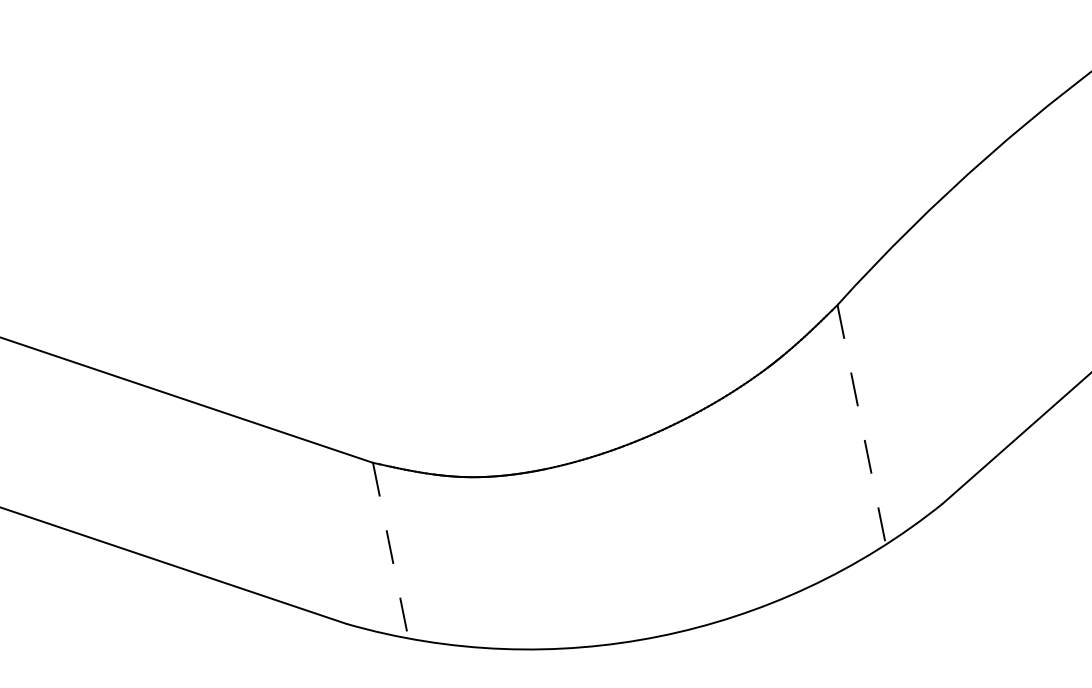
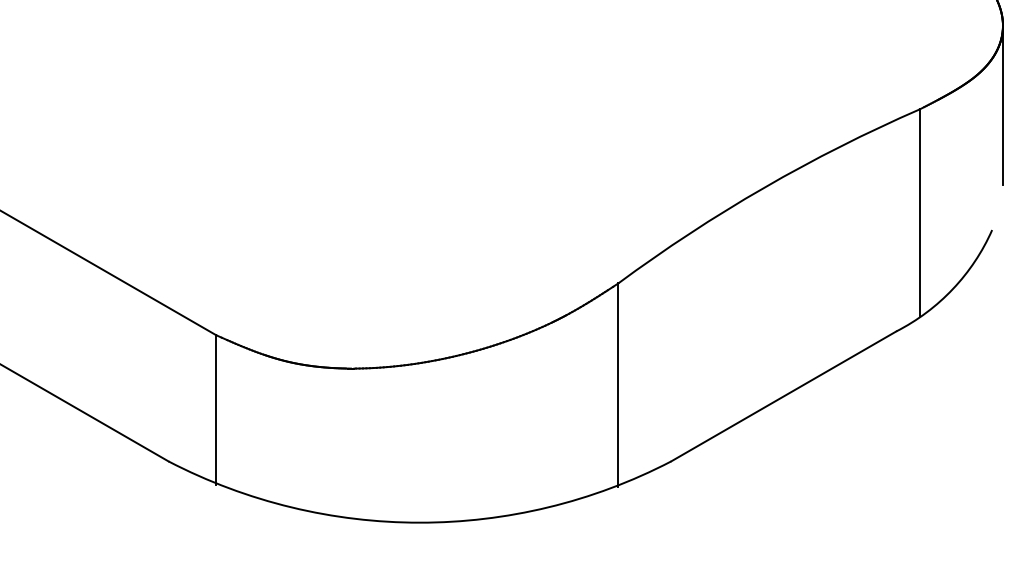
line: (861, 424) -> (618, 384), dashed -> solid
line: (390, 550) -> (216, 409), dashed -> solid

